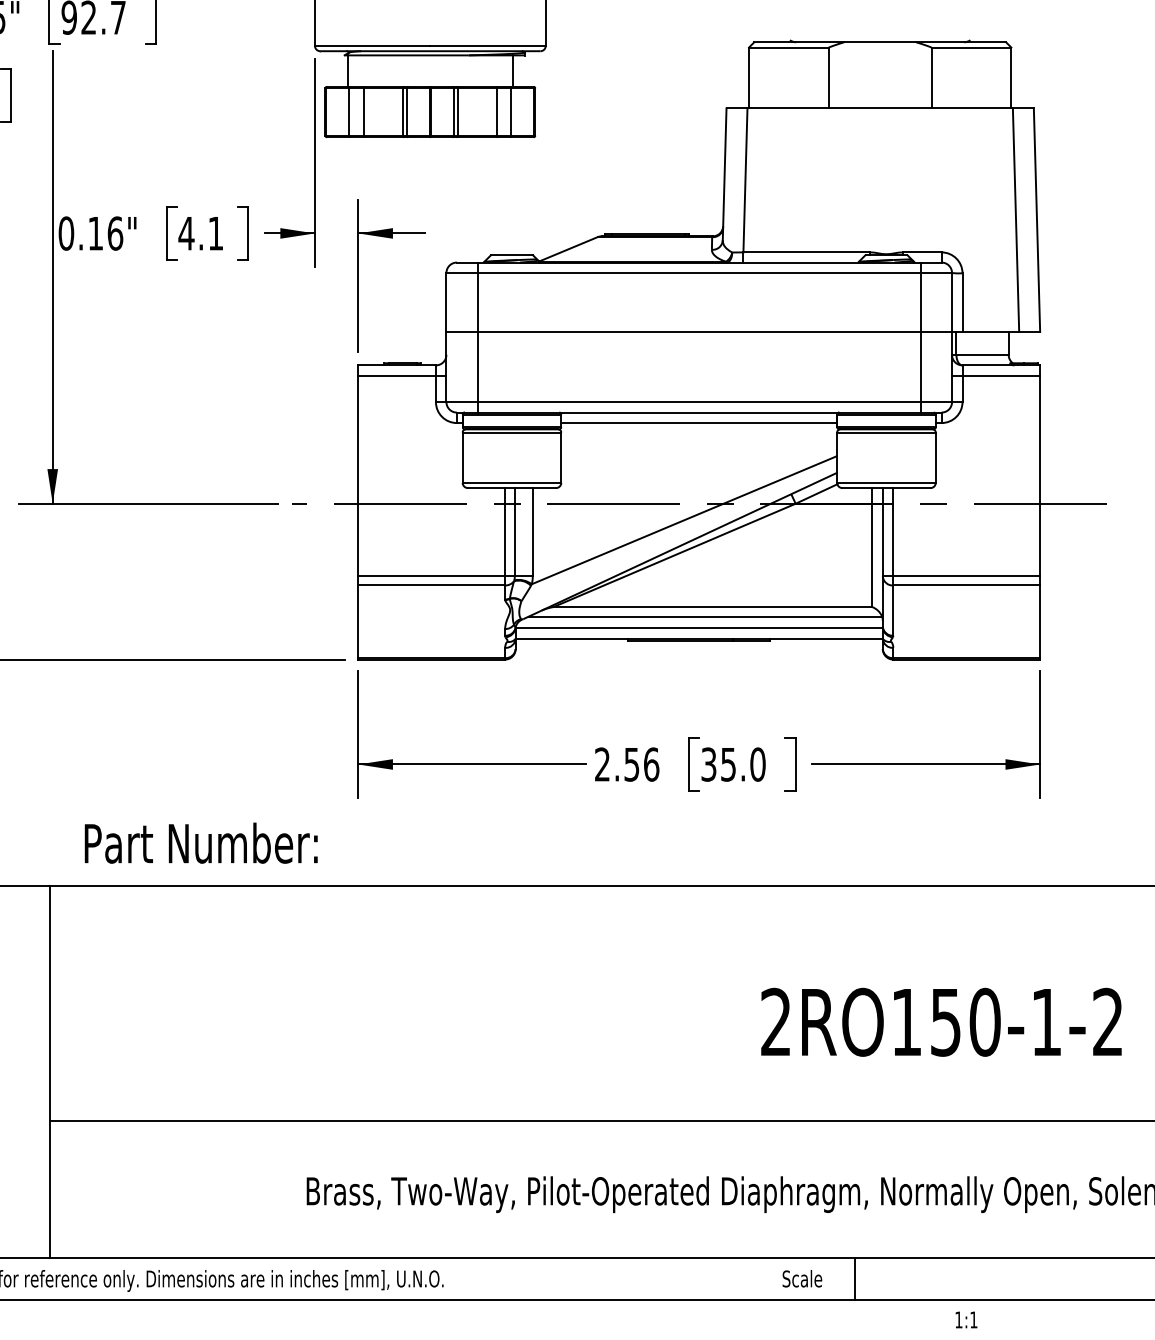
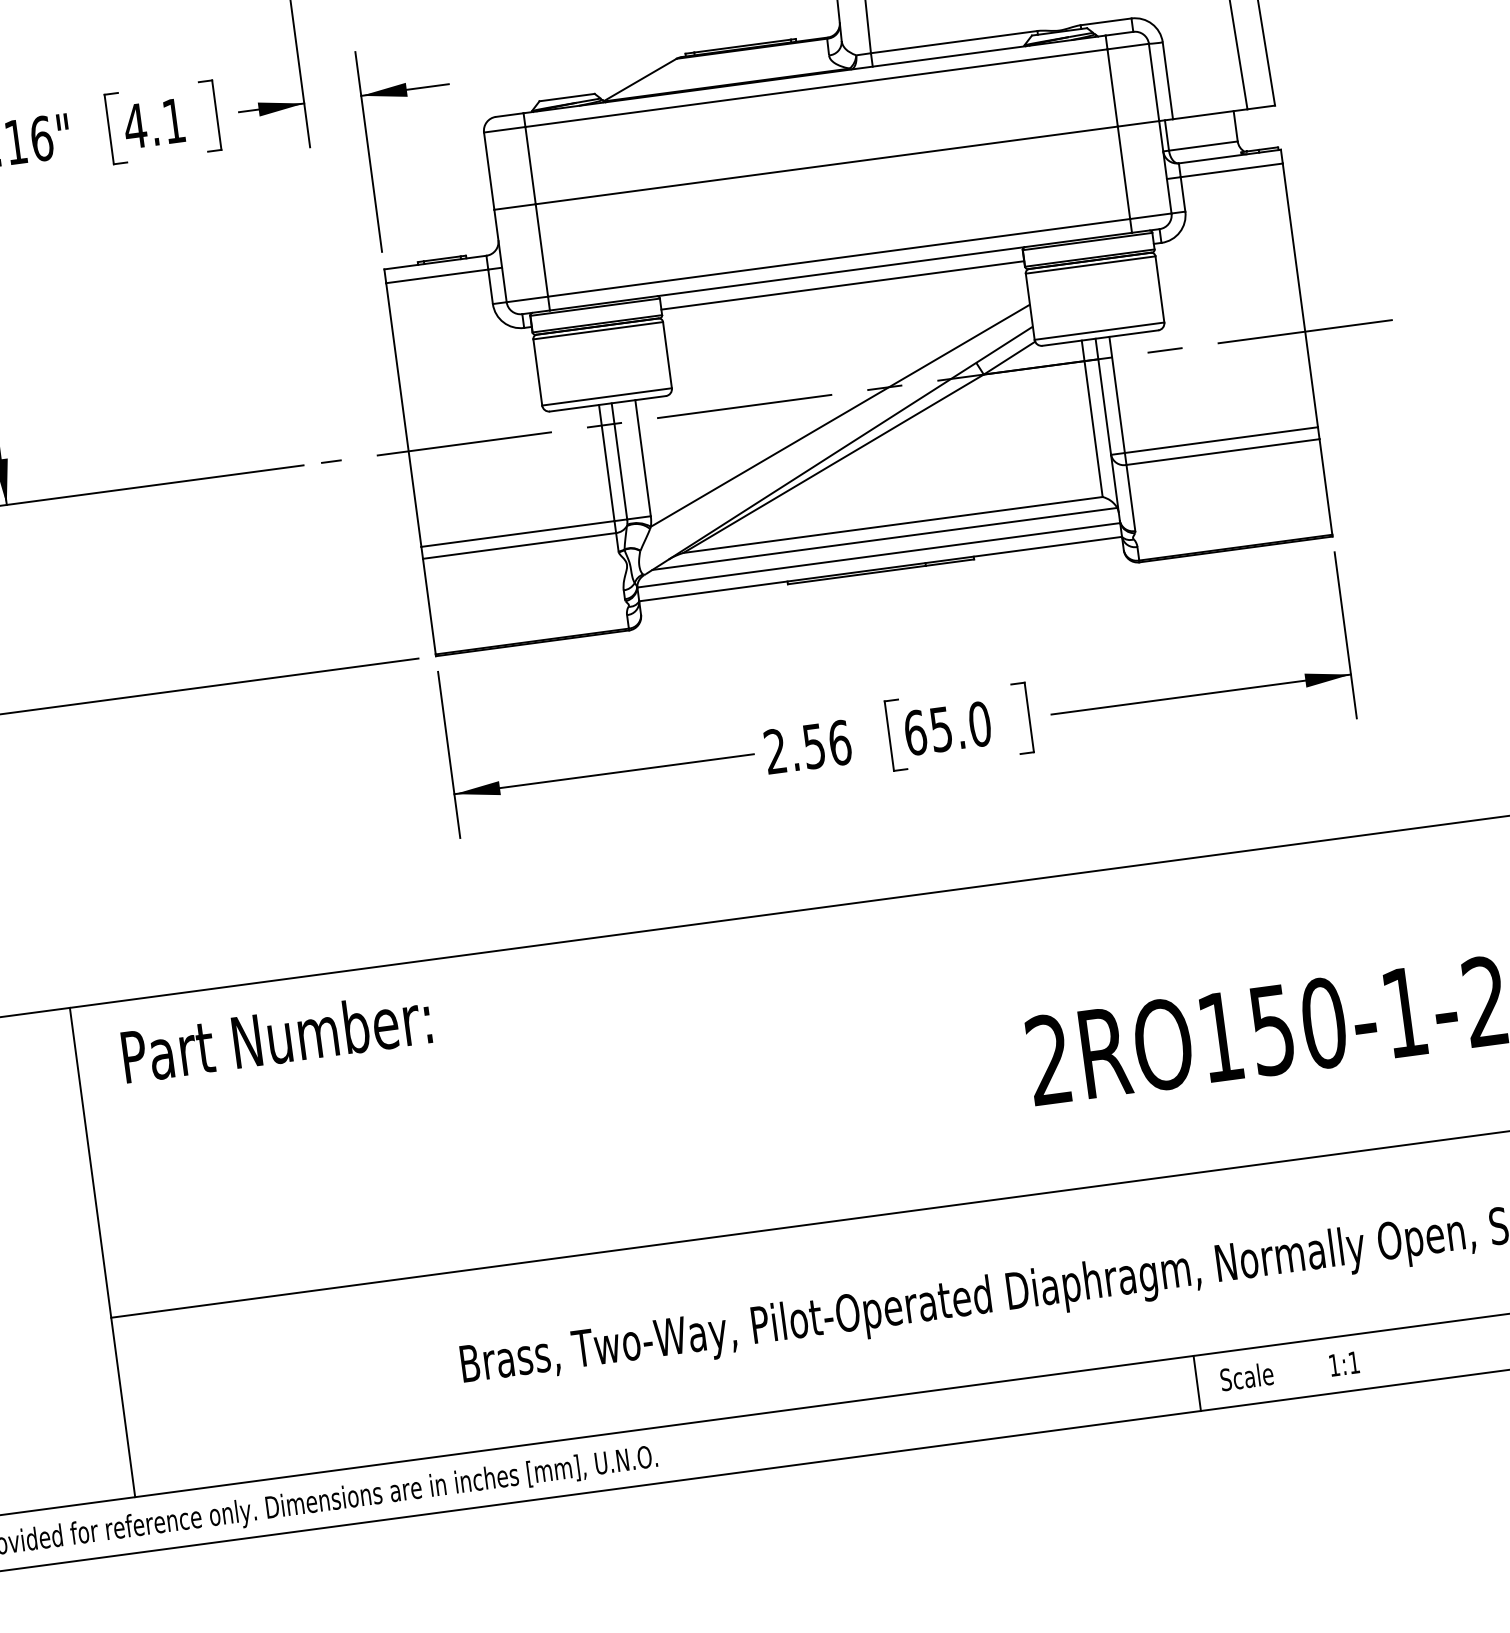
text: (708, 764) -> (914, 732), 35.0 -> 65.0
text: (200, 842) -> (275, 1036), moved
text: (802, 1278) -> (1247, 1376), moved
text: (966, 1319) -> (1344, 1363), moved

